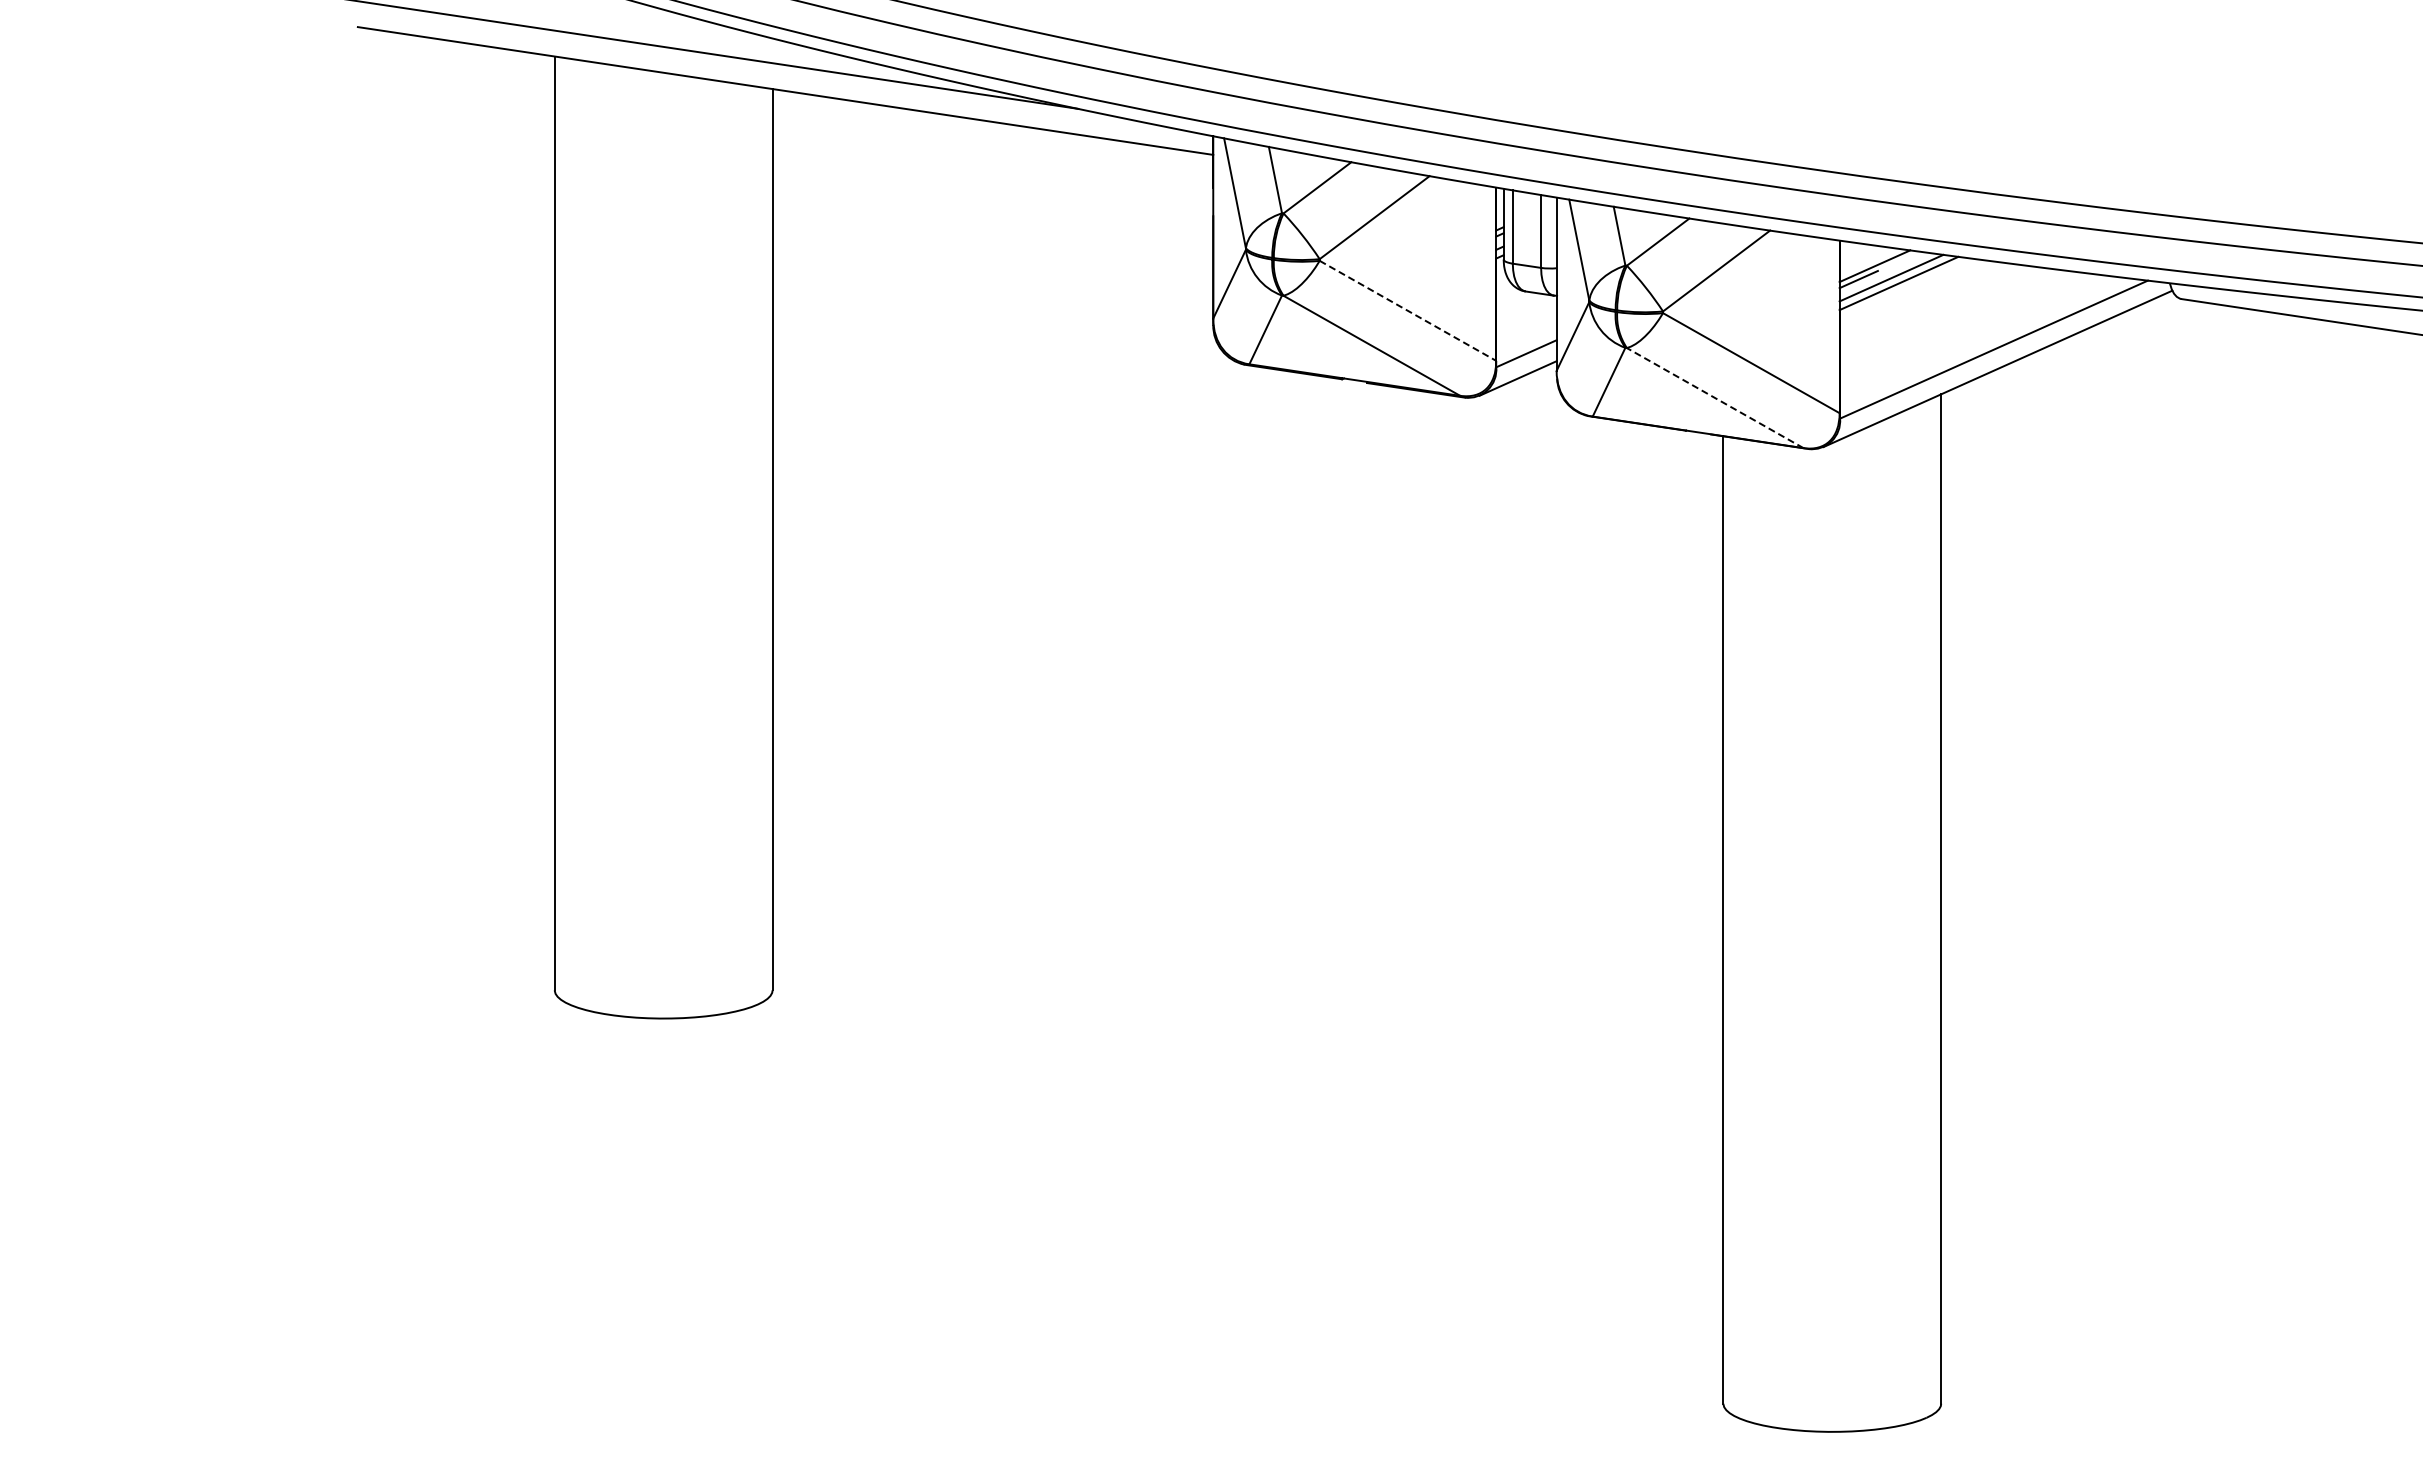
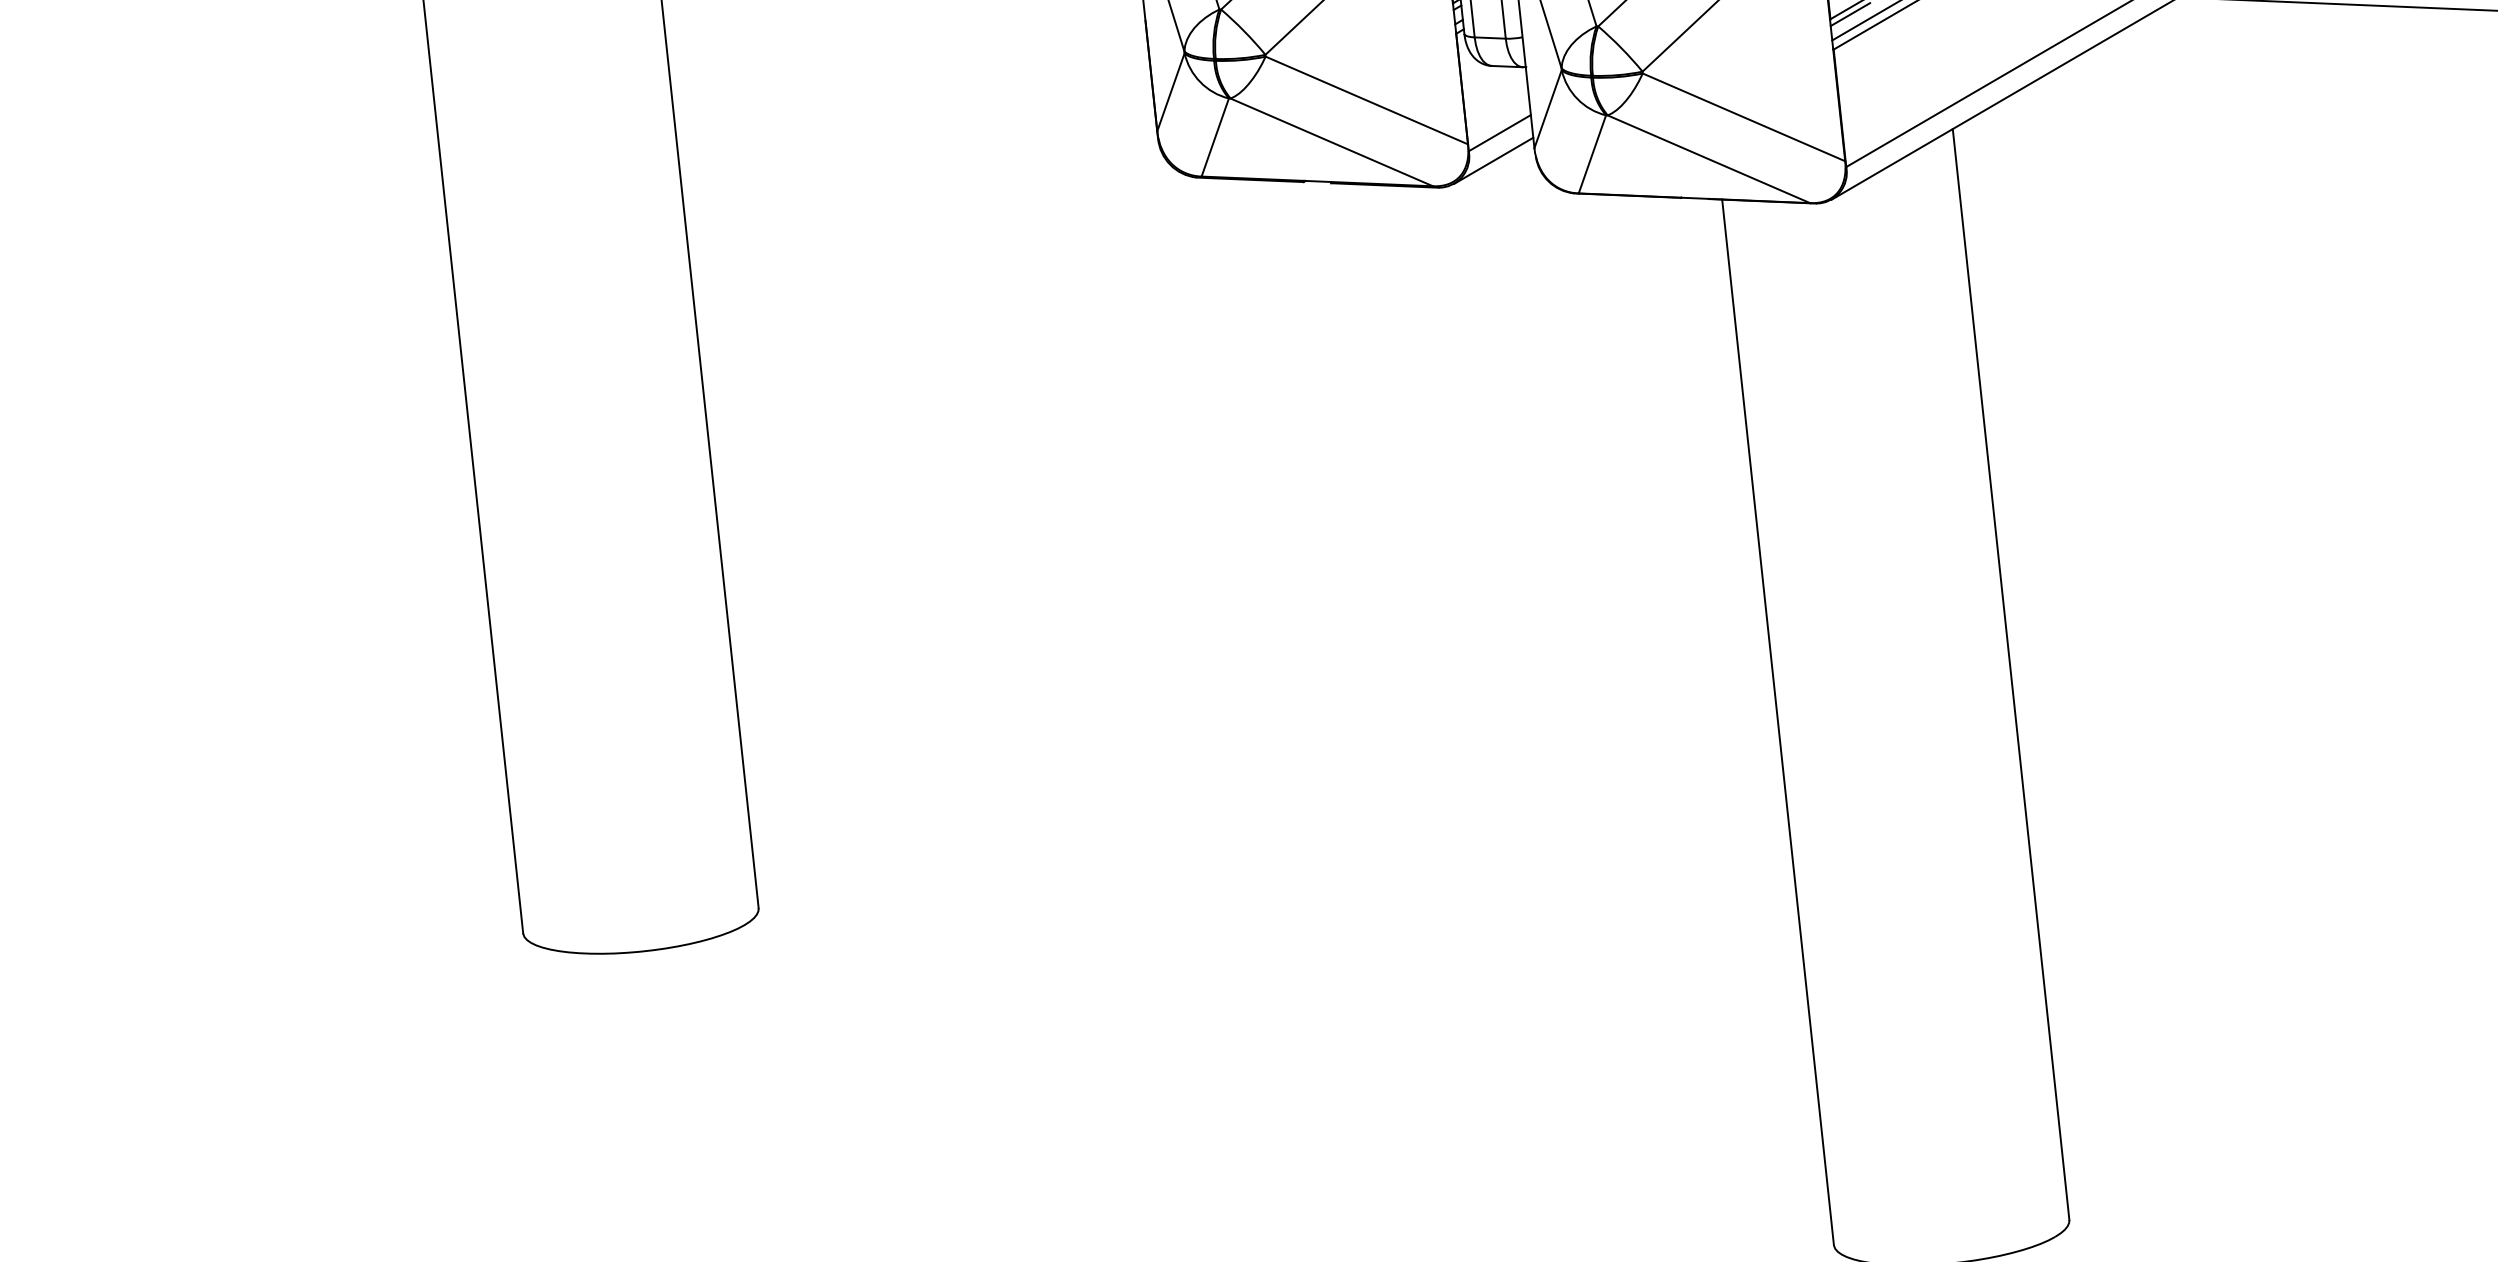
line: (1408, 311) -> (1367, 101), dashed -> solid
line: (1714, 397) -> (1708, 158), dashed -> solid

